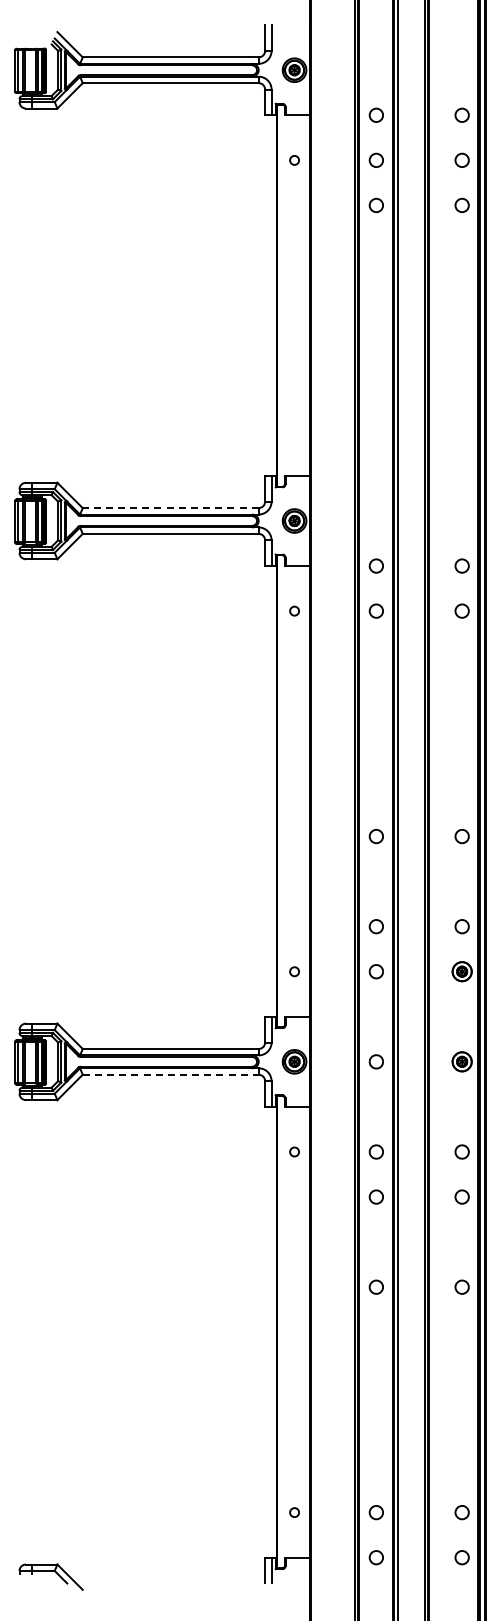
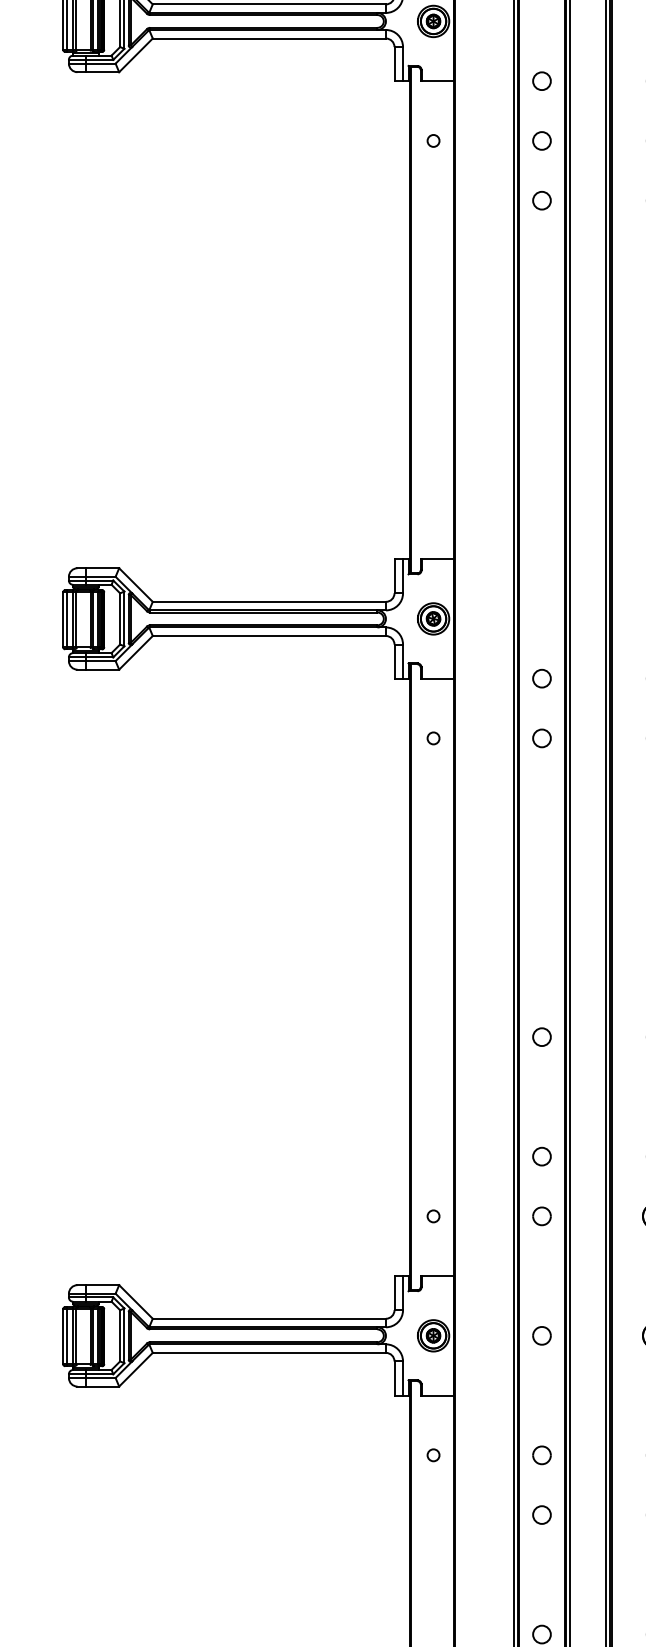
line: (170, 508) -> (269, 602), dashed -> solid
line: (170, 1074) -> (269, 1352), dashed -> solid

